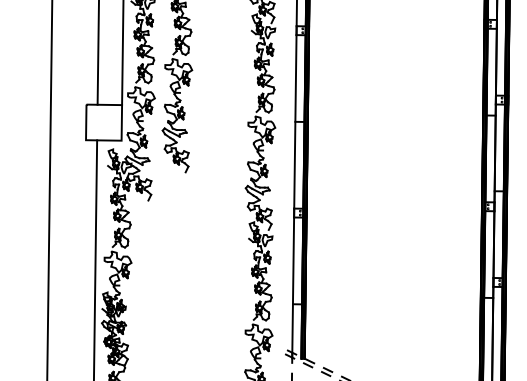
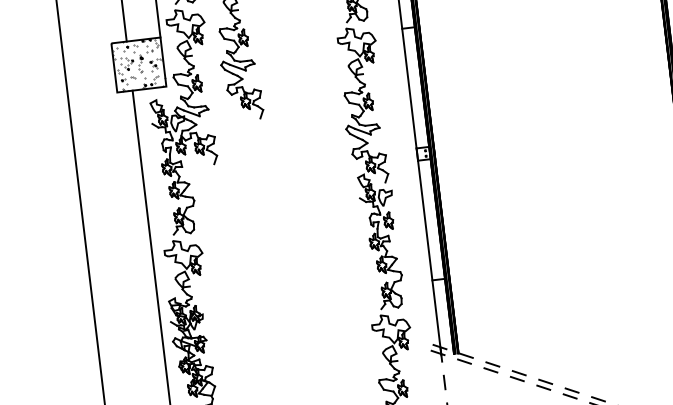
hatch: (103, 122) -> (138, 64), added

